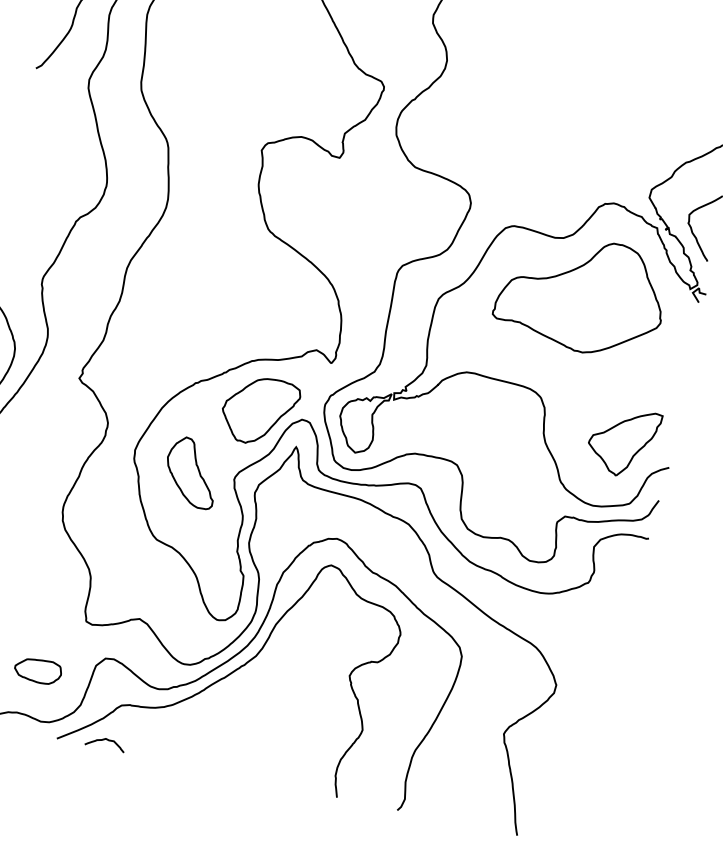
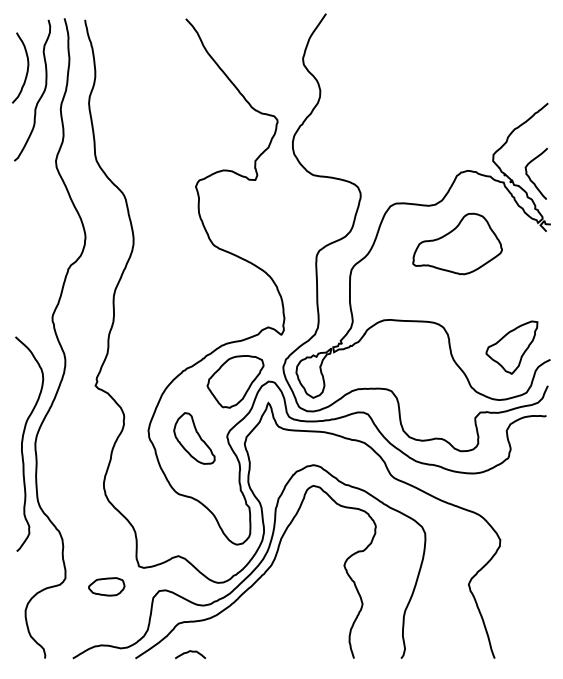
part: (581, 293) -> (457, 243), size x0.7
part: (37, 670) -> (106, 586), moved
curve: (105, 740) -> (190, 652), moved

